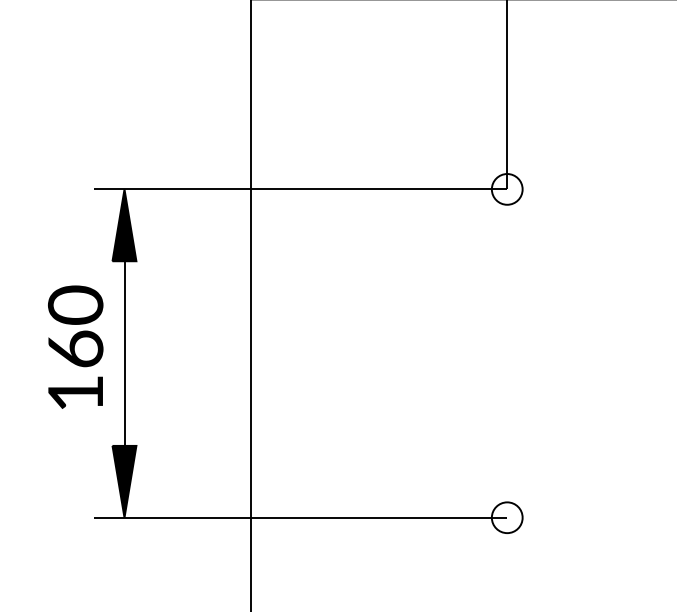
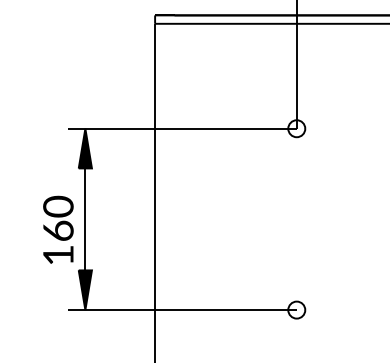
text: (75, 346) -> (58, 229), moved

